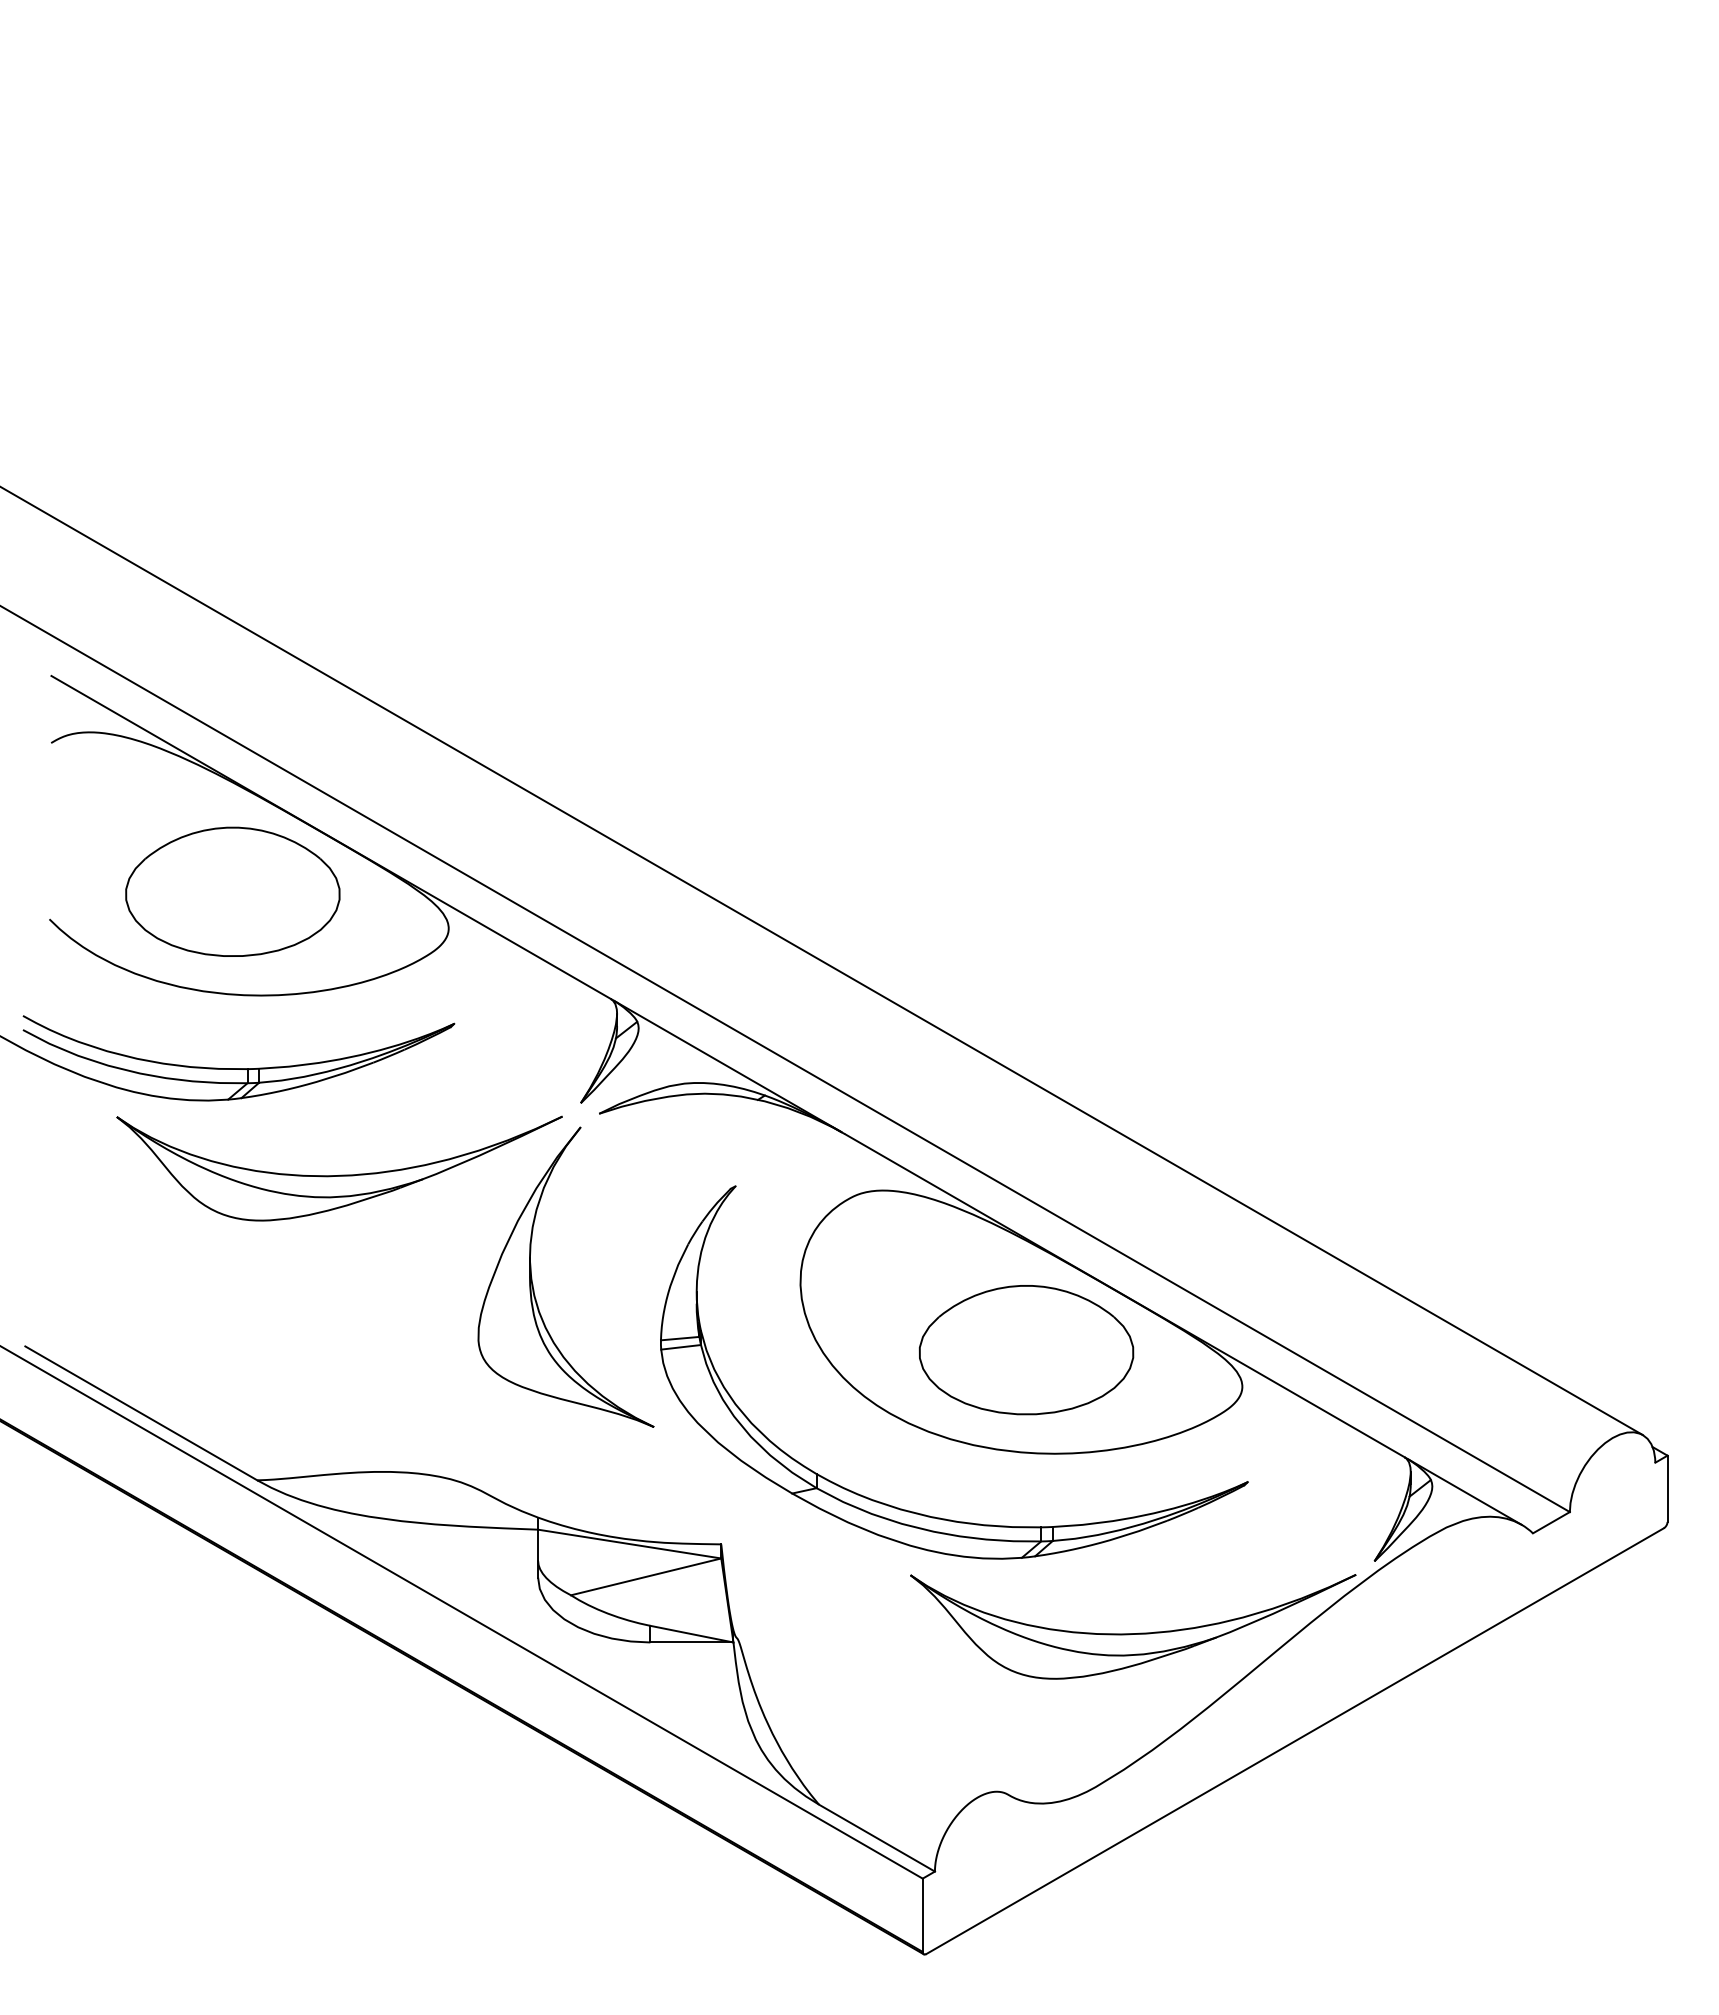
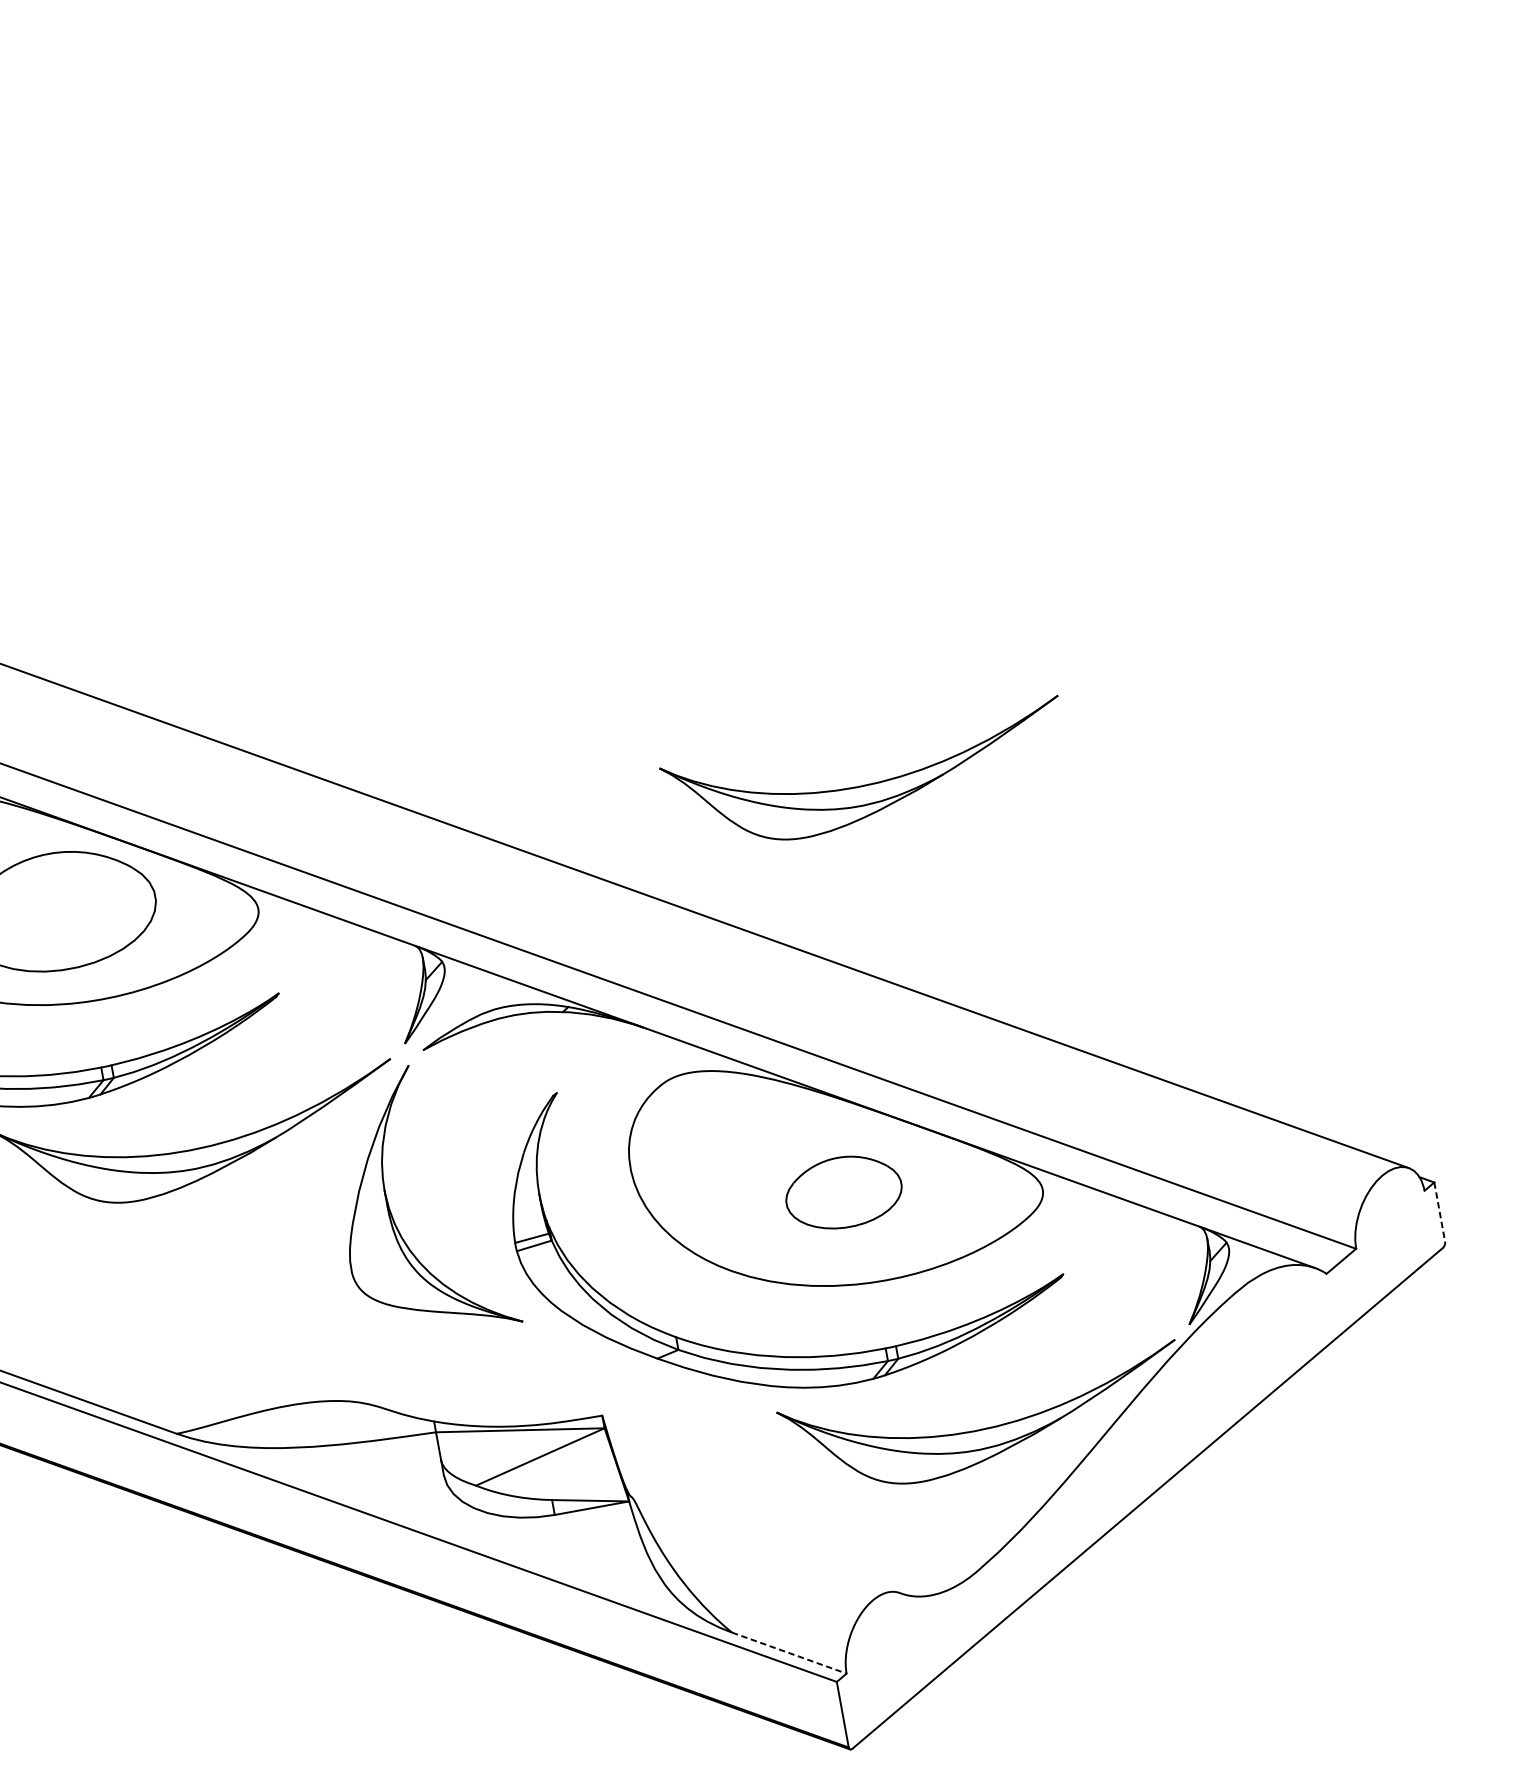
part: (1133, 913) -> (868, 784), added
part: (1026, 1350) -> (843, 1192), size x0.6
line: (1667, 1489) -> (1439, 1212), solid -> dashed
line: (876, 1838) -> (788, 1653), solid -> dashed

